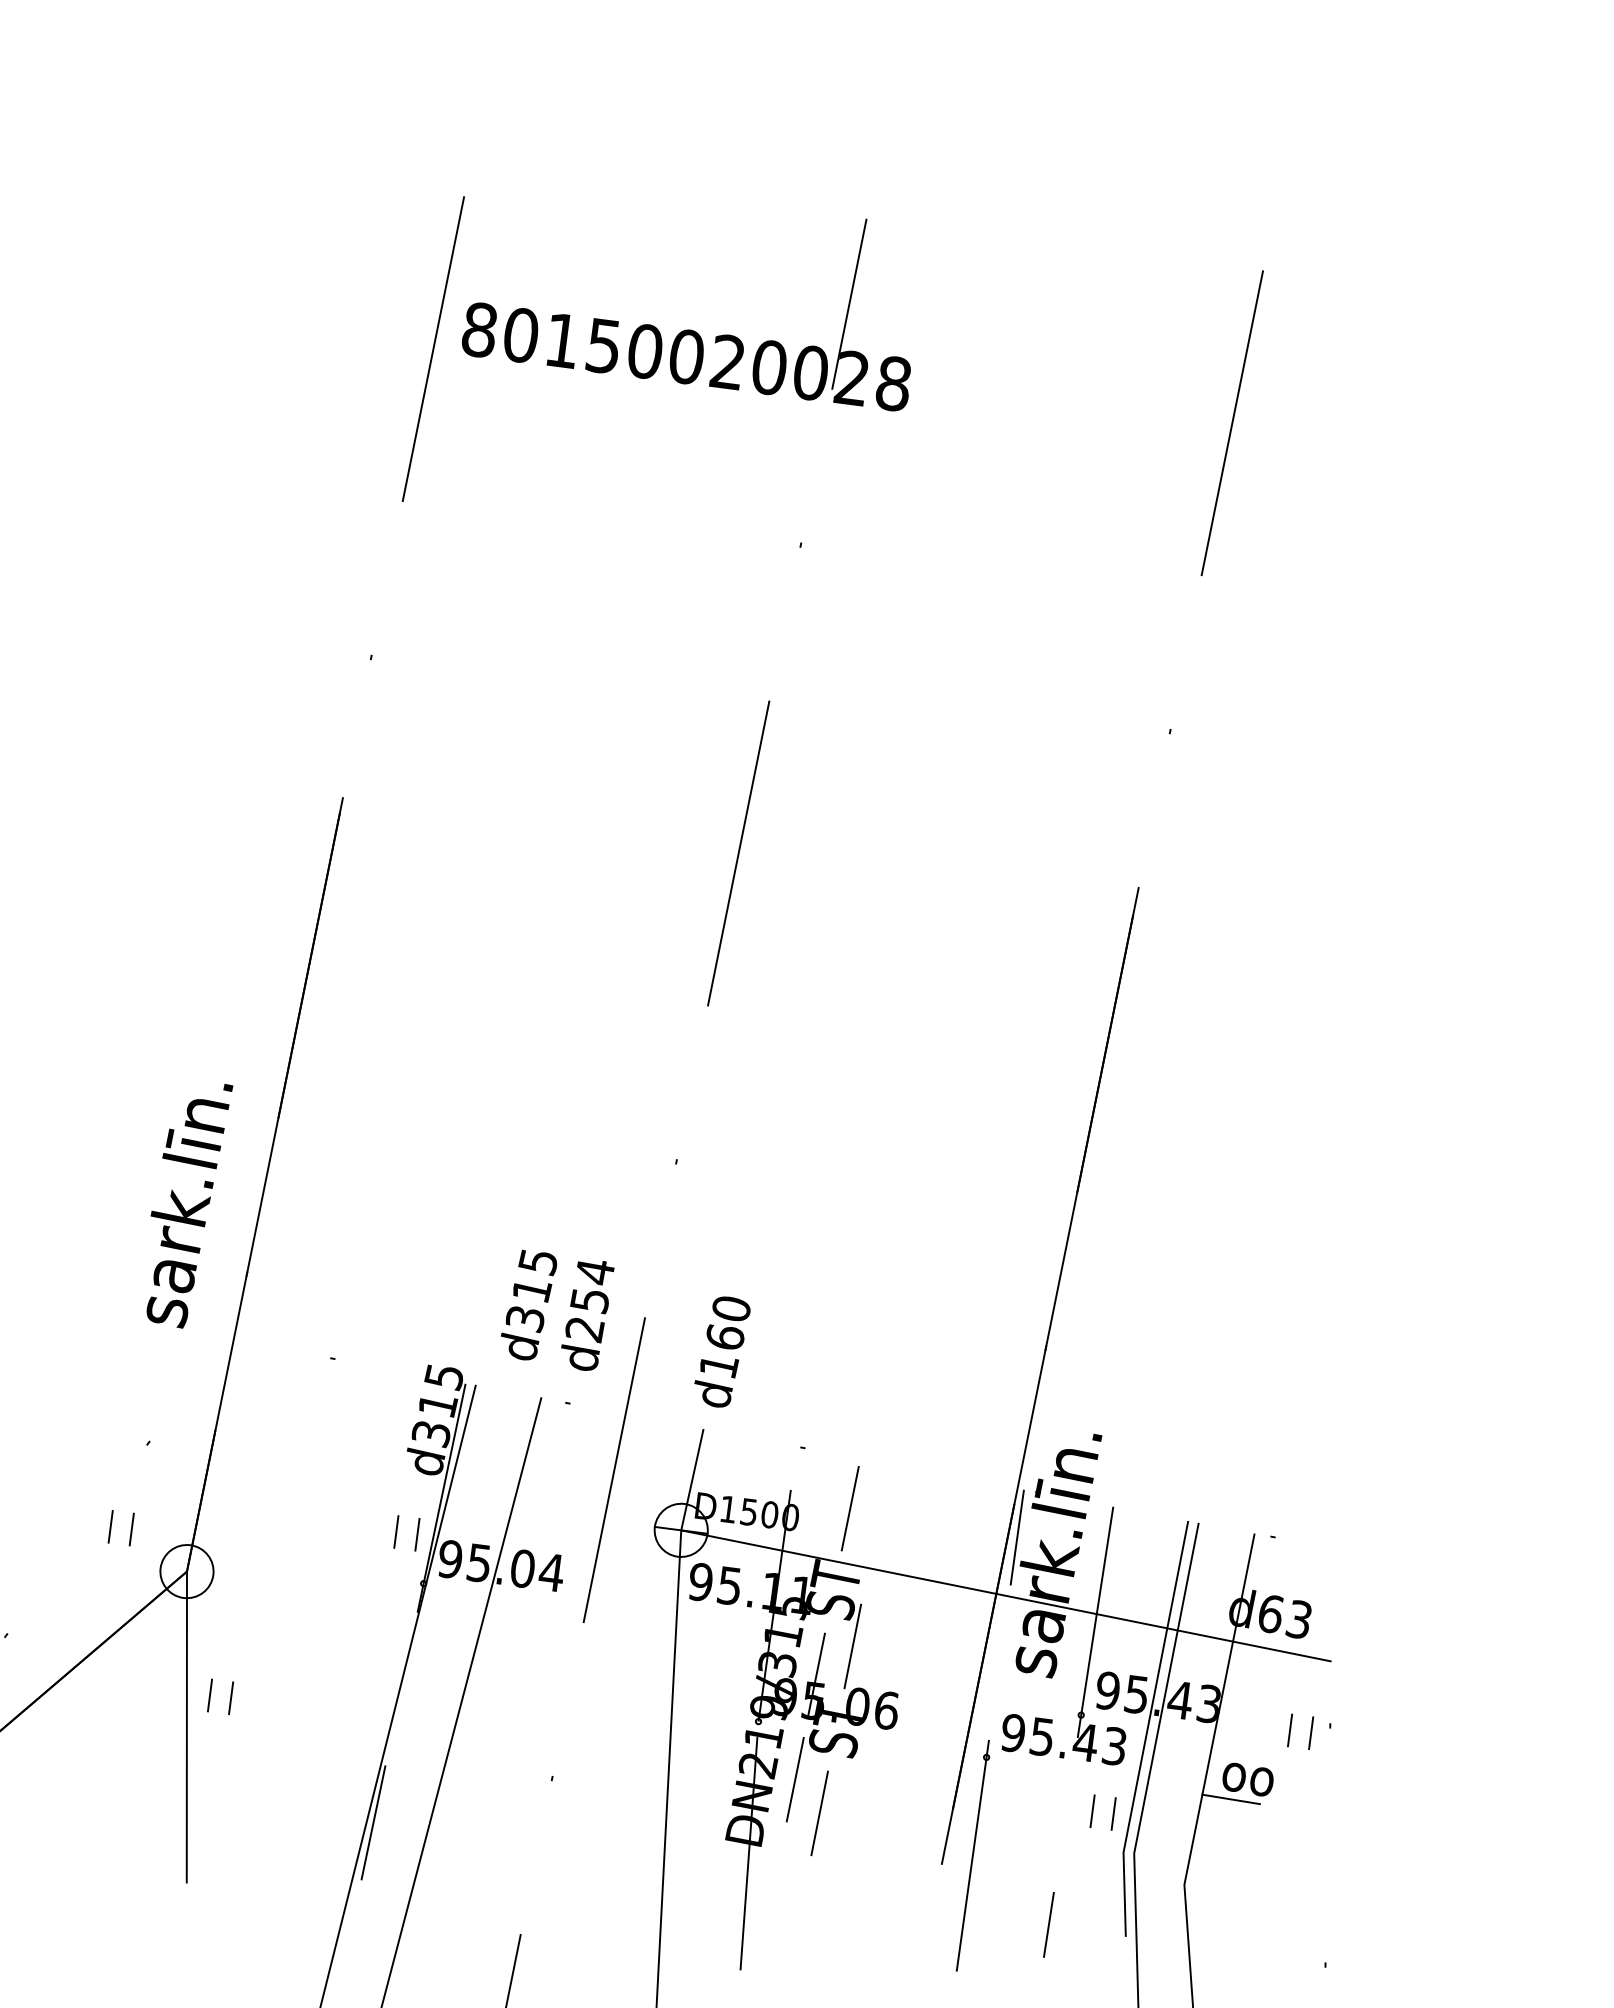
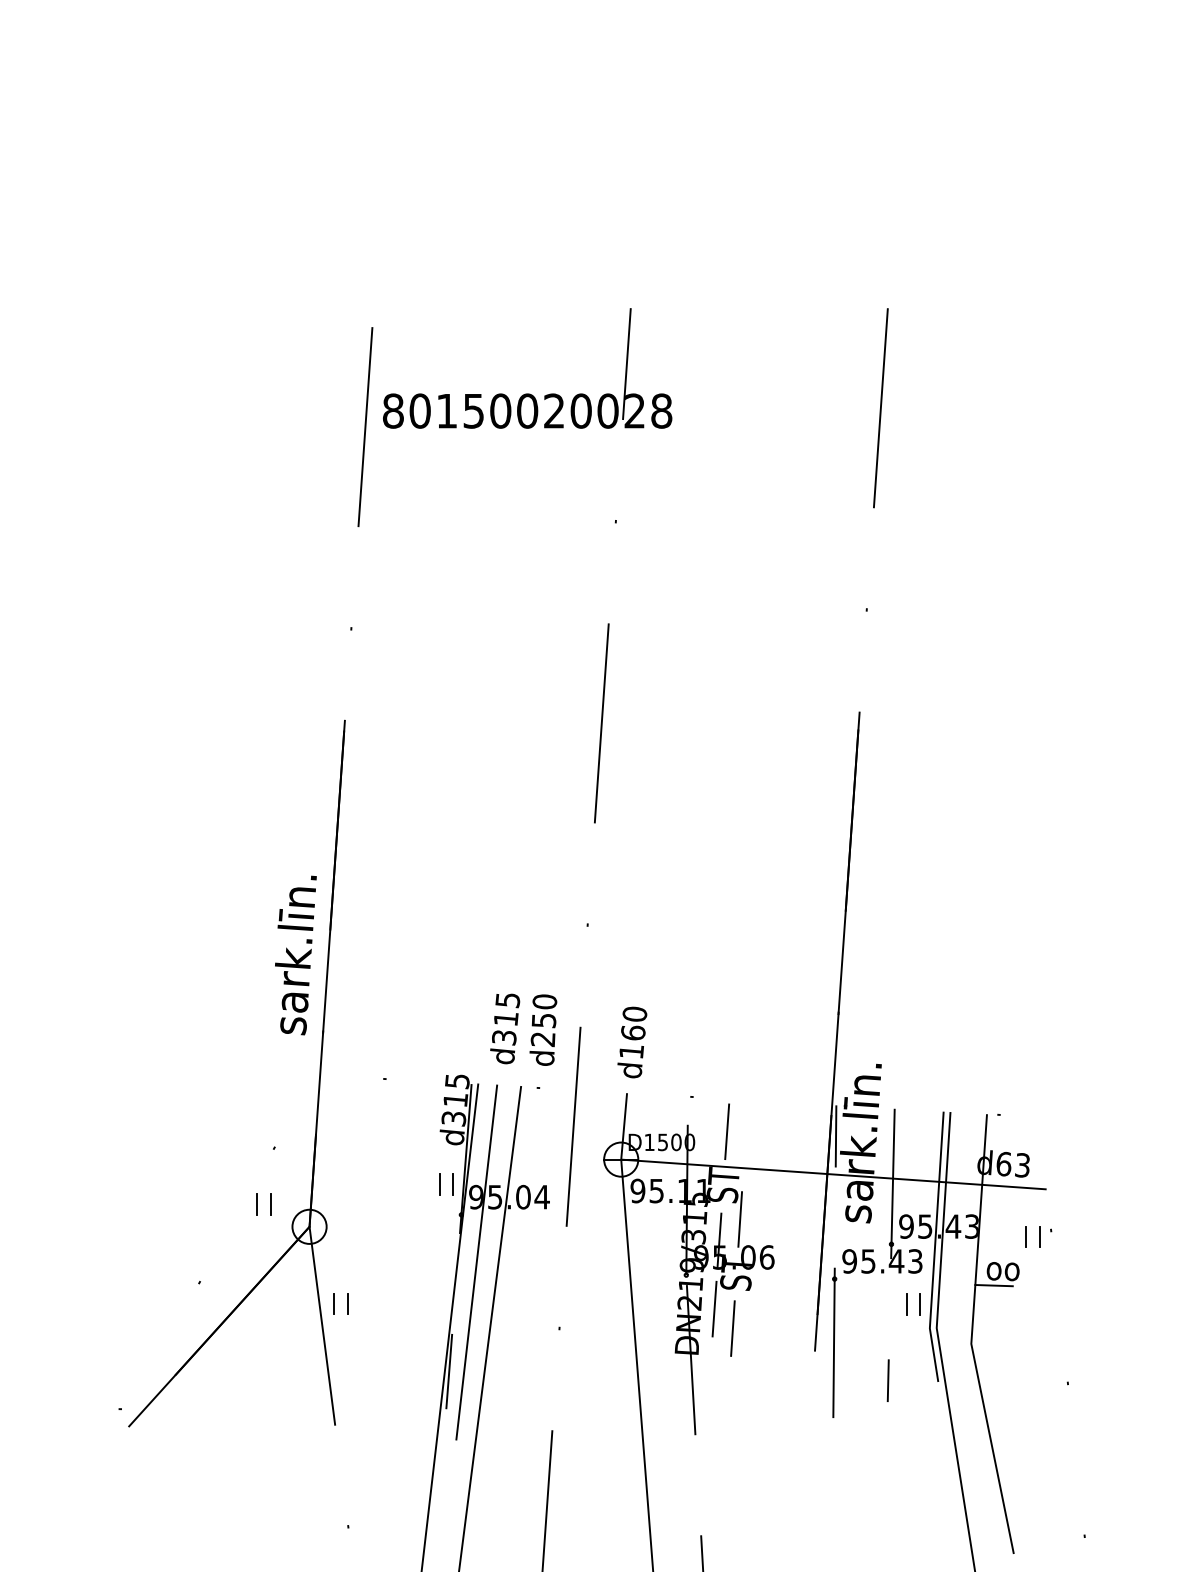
text: (184, 1203) -> (295, 955), moved
text: (594, 1271) -> (544, 1001), d254 -> d250
line: (437, 1660) -> (476, 1262), added

